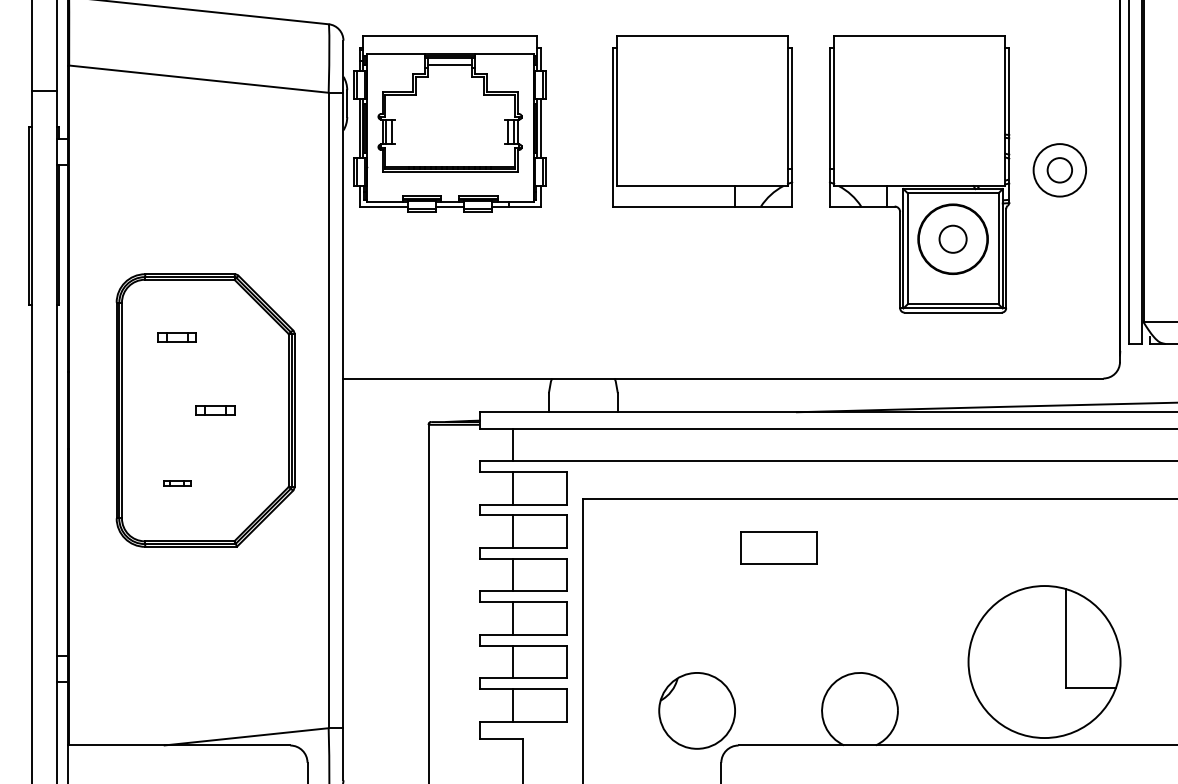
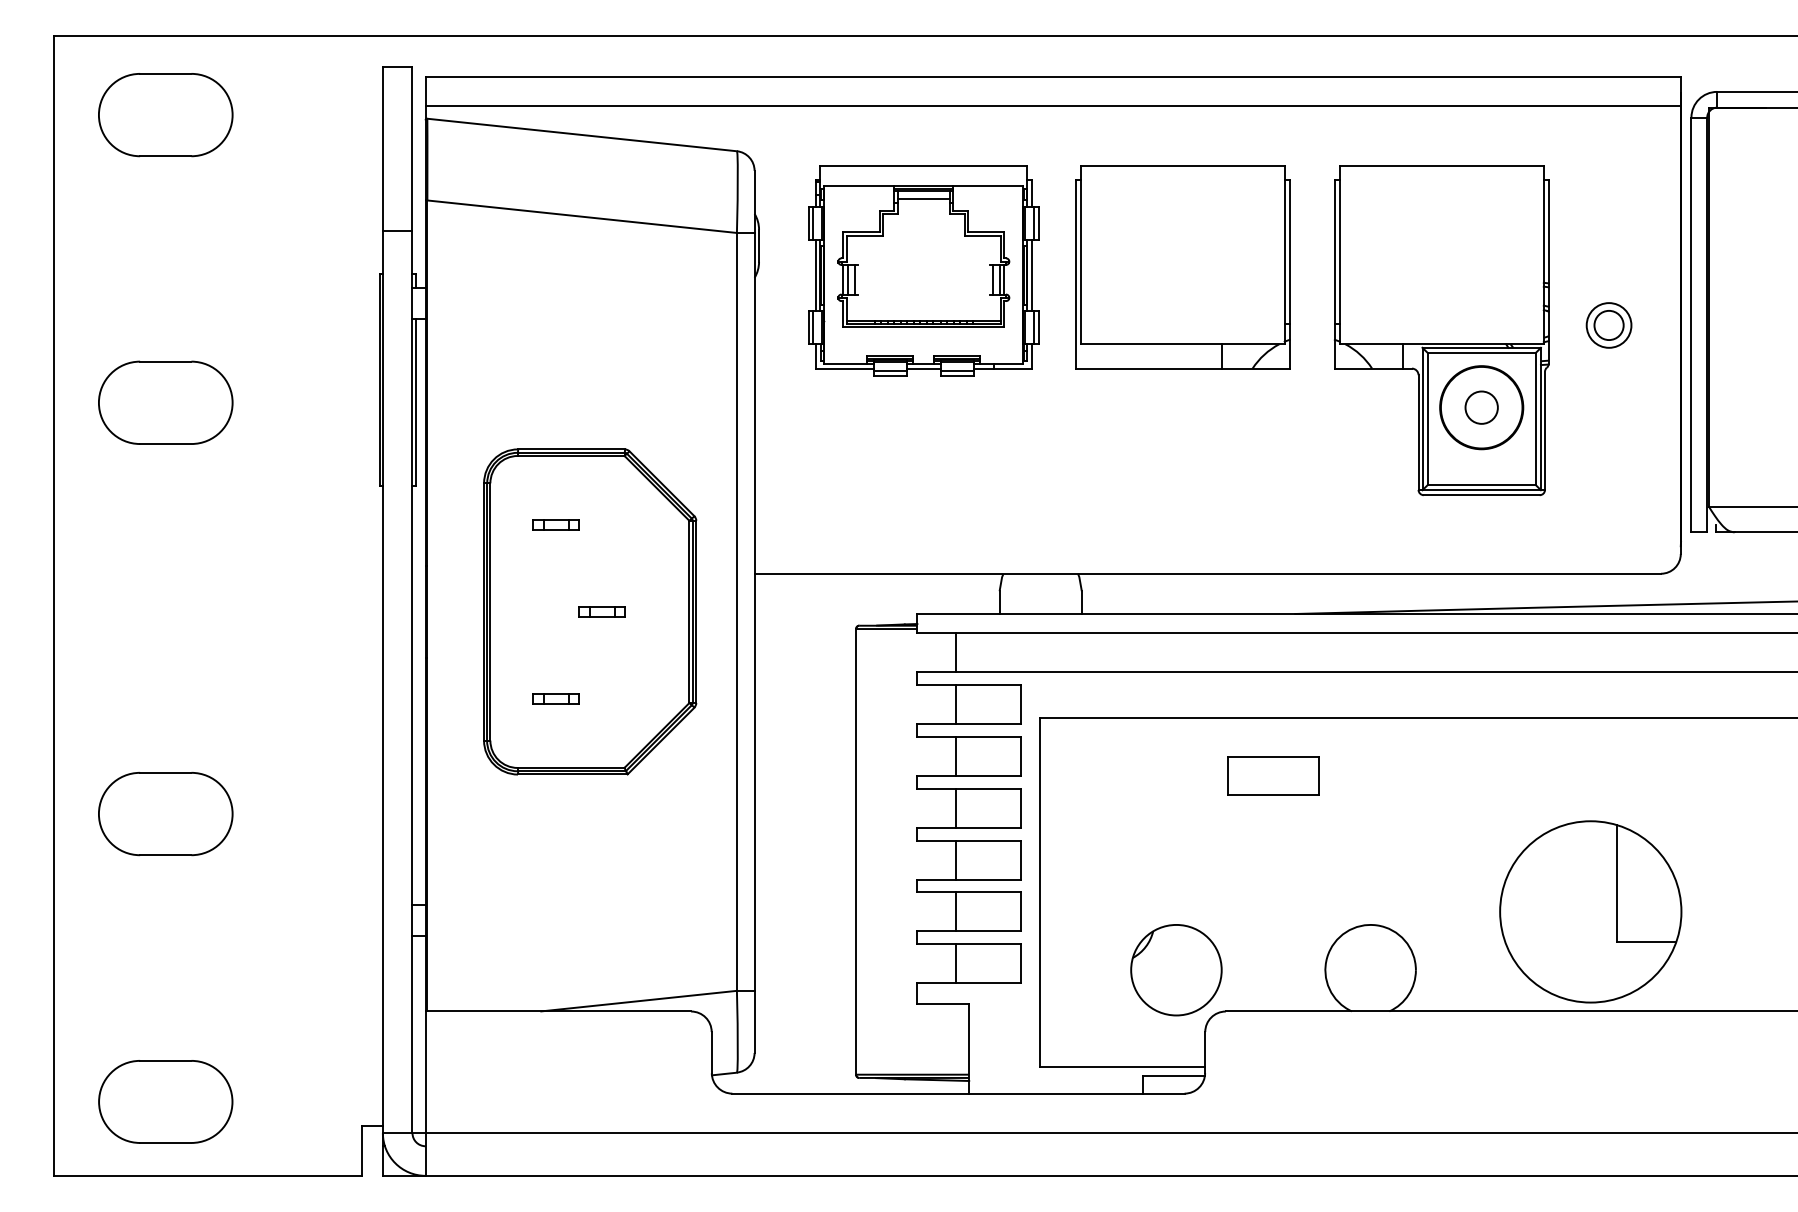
part: (449, 124) -> (923, 270), moved
circle: (1059, 170) -> (1608, 325), size x0.71
part: (176, 483) -> (555, 698), size x1.43

